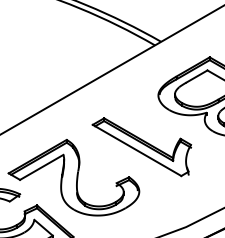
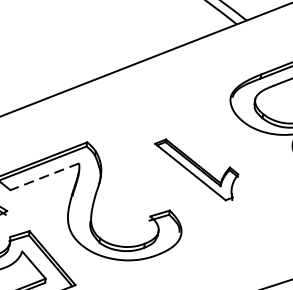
part: (141, 147) -> (194, 170), size x0.6
line: (41, 167) -> (44, 176), solid -> dashed

